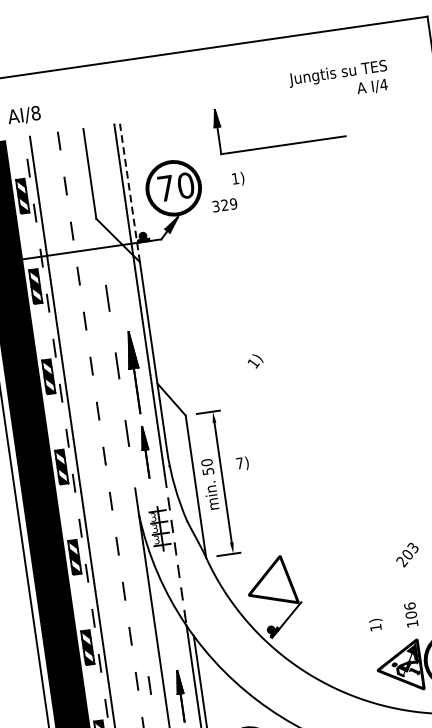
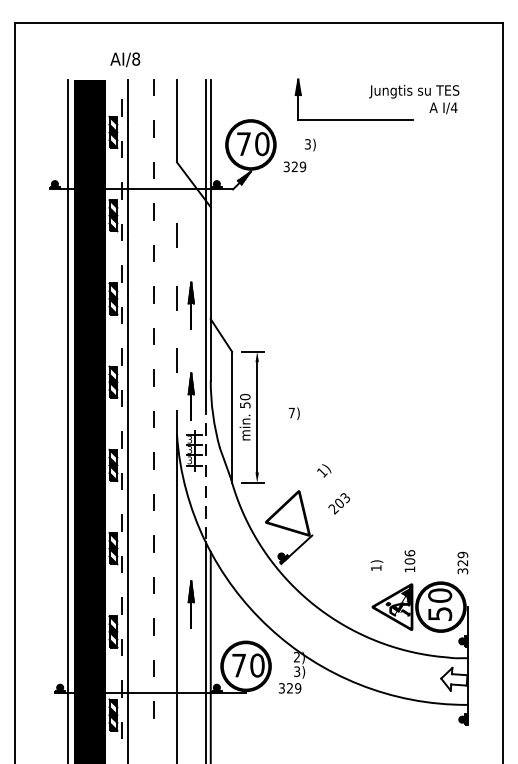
text: (339, 82) -> (414, 99), moved
text: (235, 179) -> (307, 144), 1) -> 3)
line: (129, 193) -> (210, 143), dashed -> solid
text: (255, 360) -> (324, 470), moved
part: (133, 371) -> (190, 305), size x0.62
part: (144, 452) -> (190, 396), moved
text: (242, 463) -> (294, 413), moved
text: (407, 554) -> (339, 503), moved
line: (149, 684) -> (164, 590), removed

